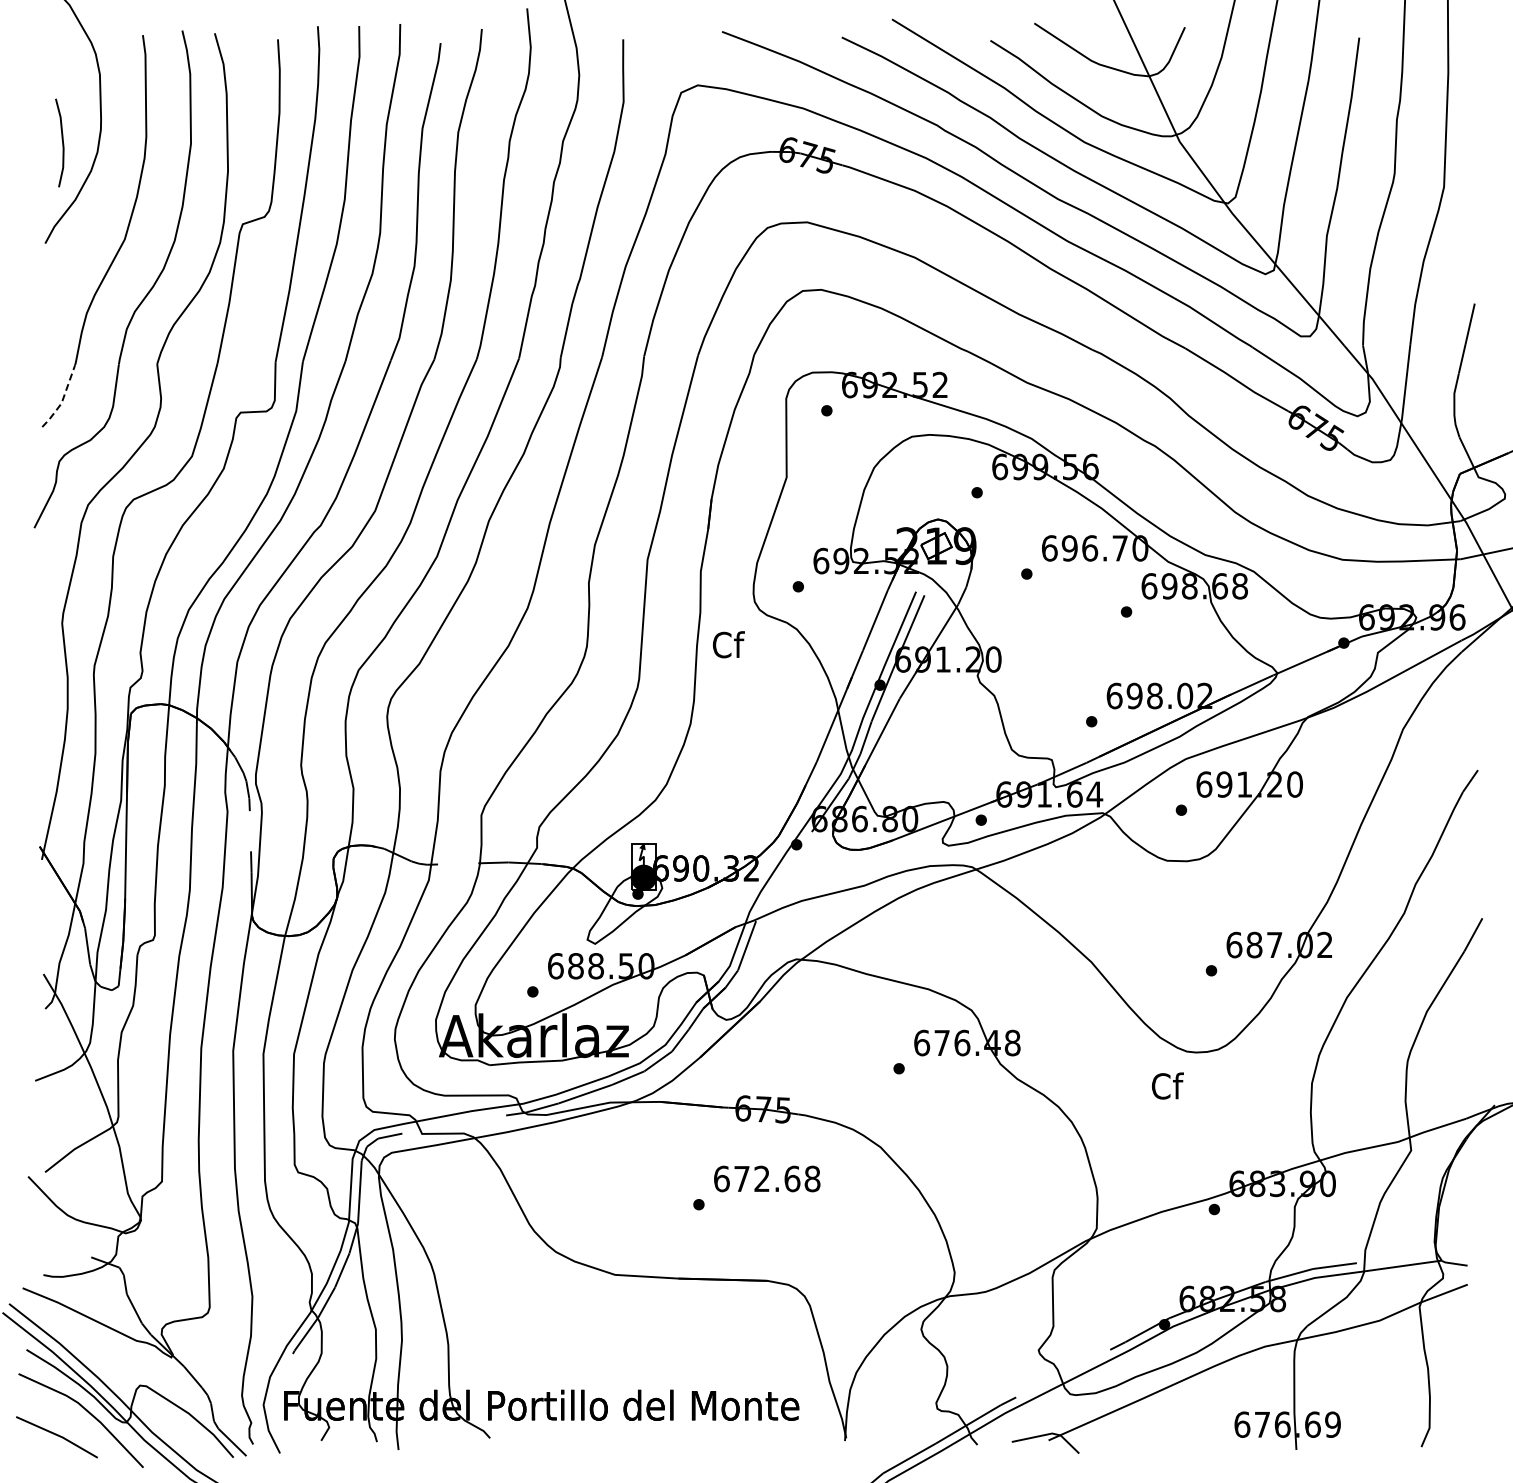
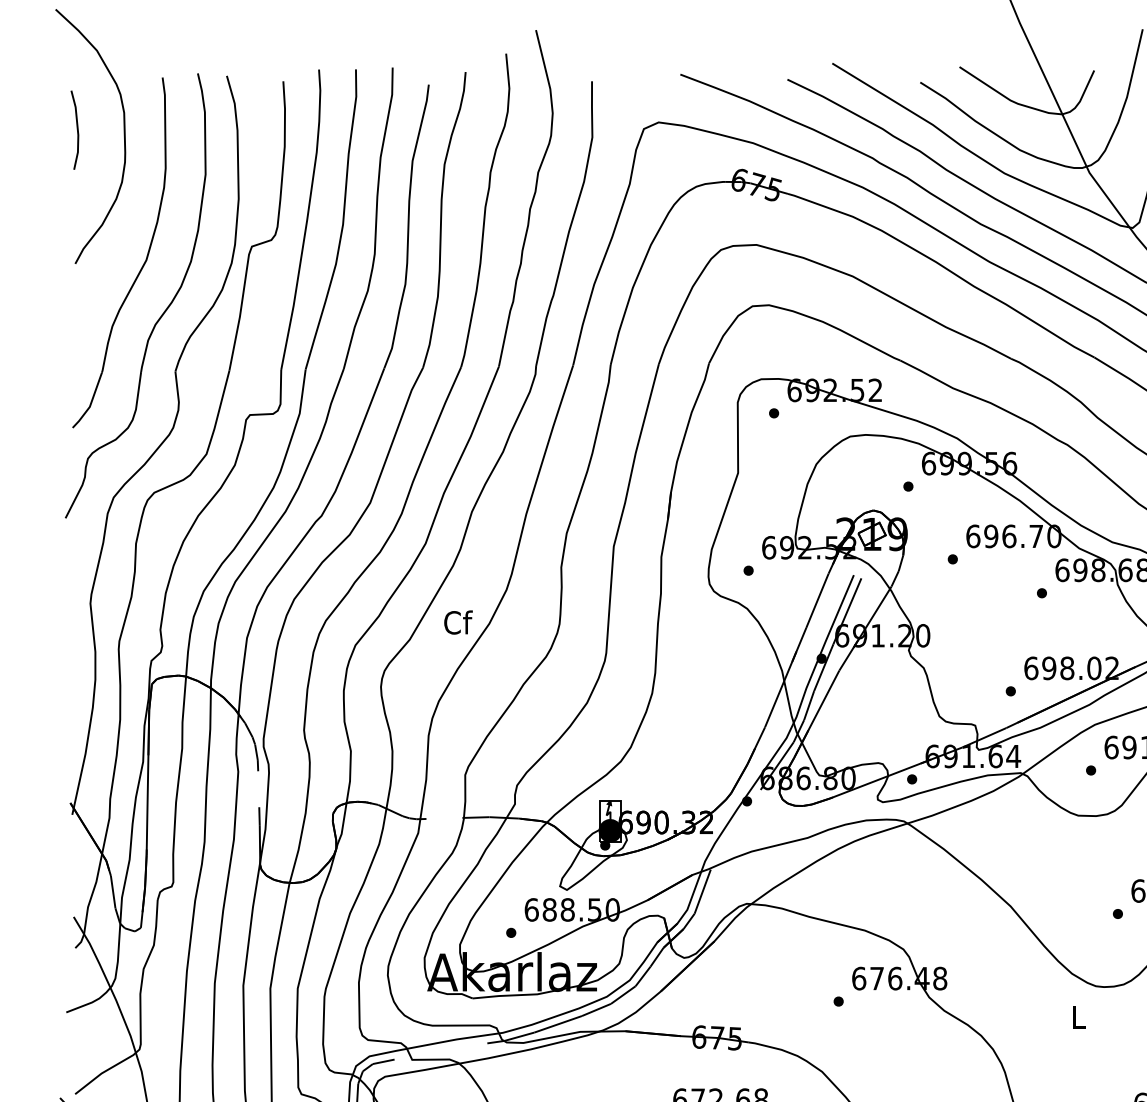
line: (62, 142) -> (77, 129), moved
line: (62, 399) -> (90, 403), dashed -> solid
text: (728, 644) -> (458, 622), moved
text: (1167, 1085) -> (1078, 1016), Cf -> L

